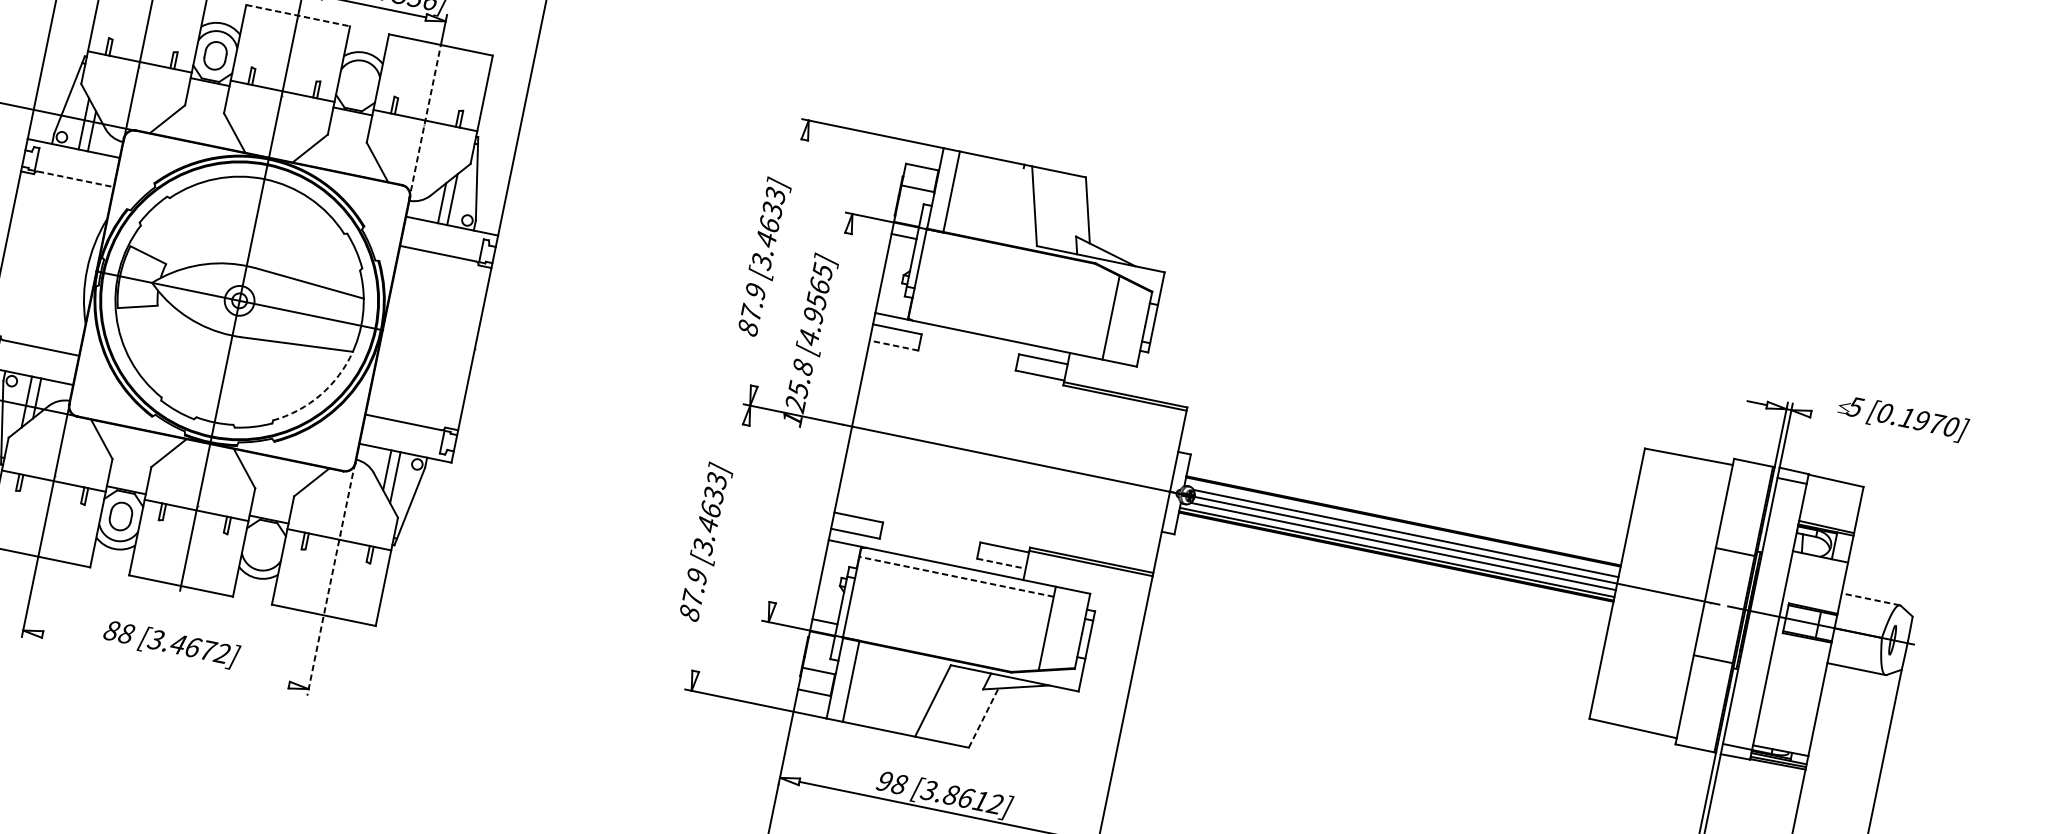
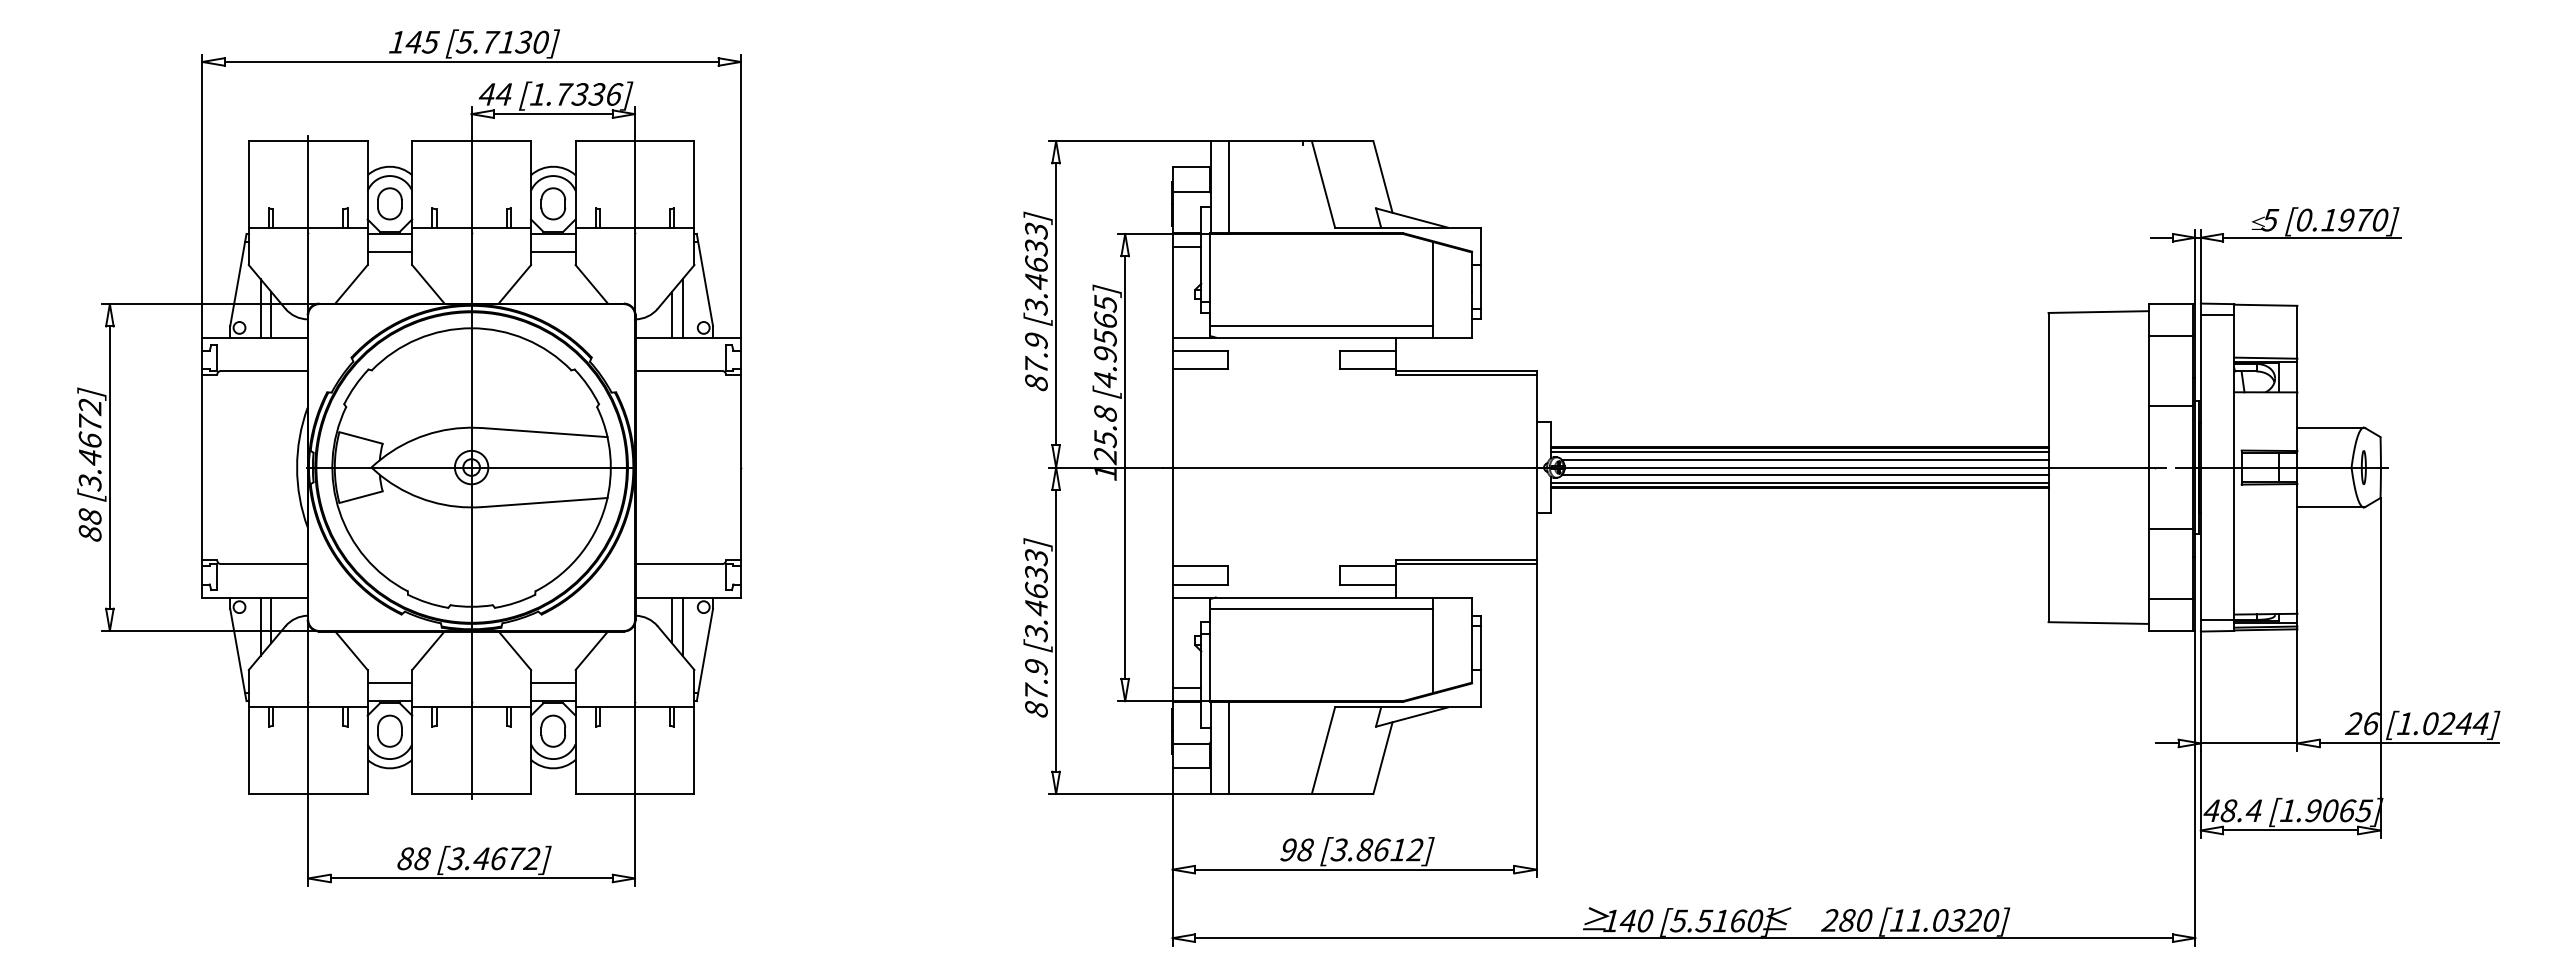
line: (298, 16) -> (472, 141), dashed -> solid
part: (358, 84) -> (553, 203), added
line: (206, 98) -> (389, 252), added
line: (425, 120) -> (635, 227), dashed -> solid
line: (349, 127) -> (553, 252), added
line: (75, 179) -> (264, 371), dashed -> solid
line: (779, 263) -> (1056, 304), added
line: (1007, 330) -> (1321, 326), added
line: (893, 345) -> (1200, 369), dashed -> solid
arc: (320, 394) -> (581, 552), dashed -> solid
line: (810, 418) -> (1125, 467), added
line: (1889, 429) -> (2312, 237), added
line: (129, 473) -> (389, 682), added
line: (1747, 490) -> (2170, 335), added
line: (272, 503) -> (553, 682), added
line: (1402, 525) -> (1799, 452), added
part: (263, 545) -> (553, 730), added
line: (721, 548) -> (1056, 630), added
line: (1001, 563) -> (1367, 584), dashed -> solid
line: (955, 577) -> (1320, 609), dashed -> solid
line: (331, 580) -> (635, 753), dashed -> solid
line: (1870, 599) -> (2330, 427), dashed -> solid
line: (165, 659) -> (471, 878), added
line: (984, 717) -> (1383, 757), dashed -> solid
line: (1700, 720) -> (2170, 599), added

